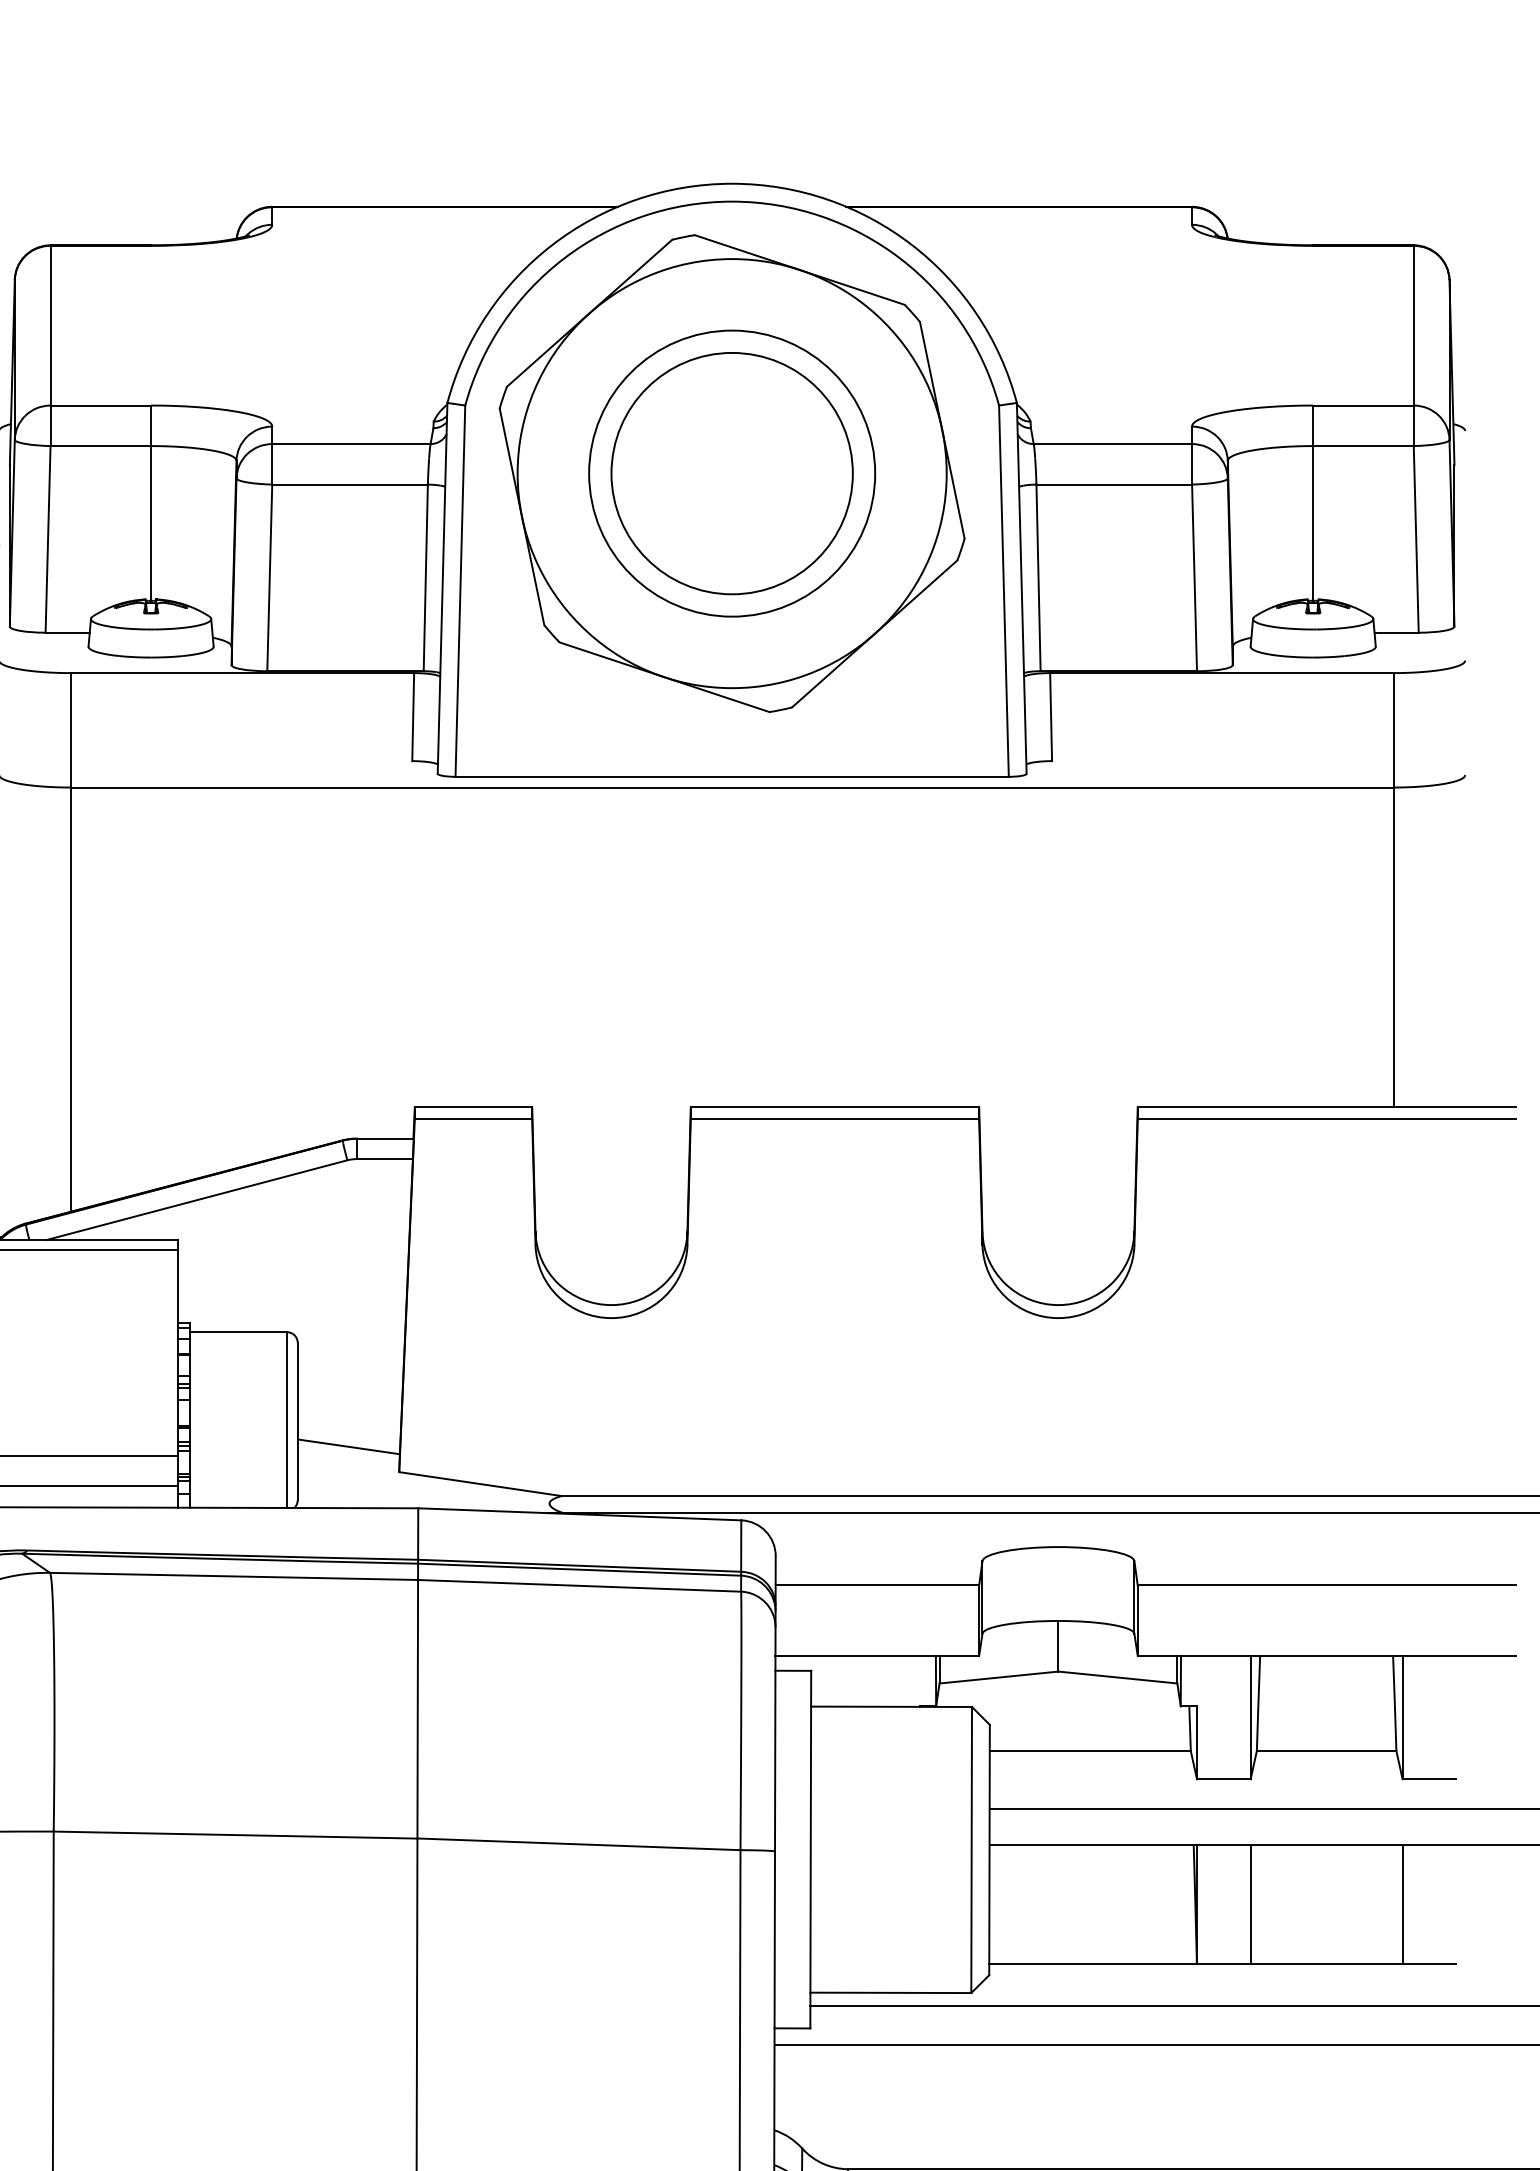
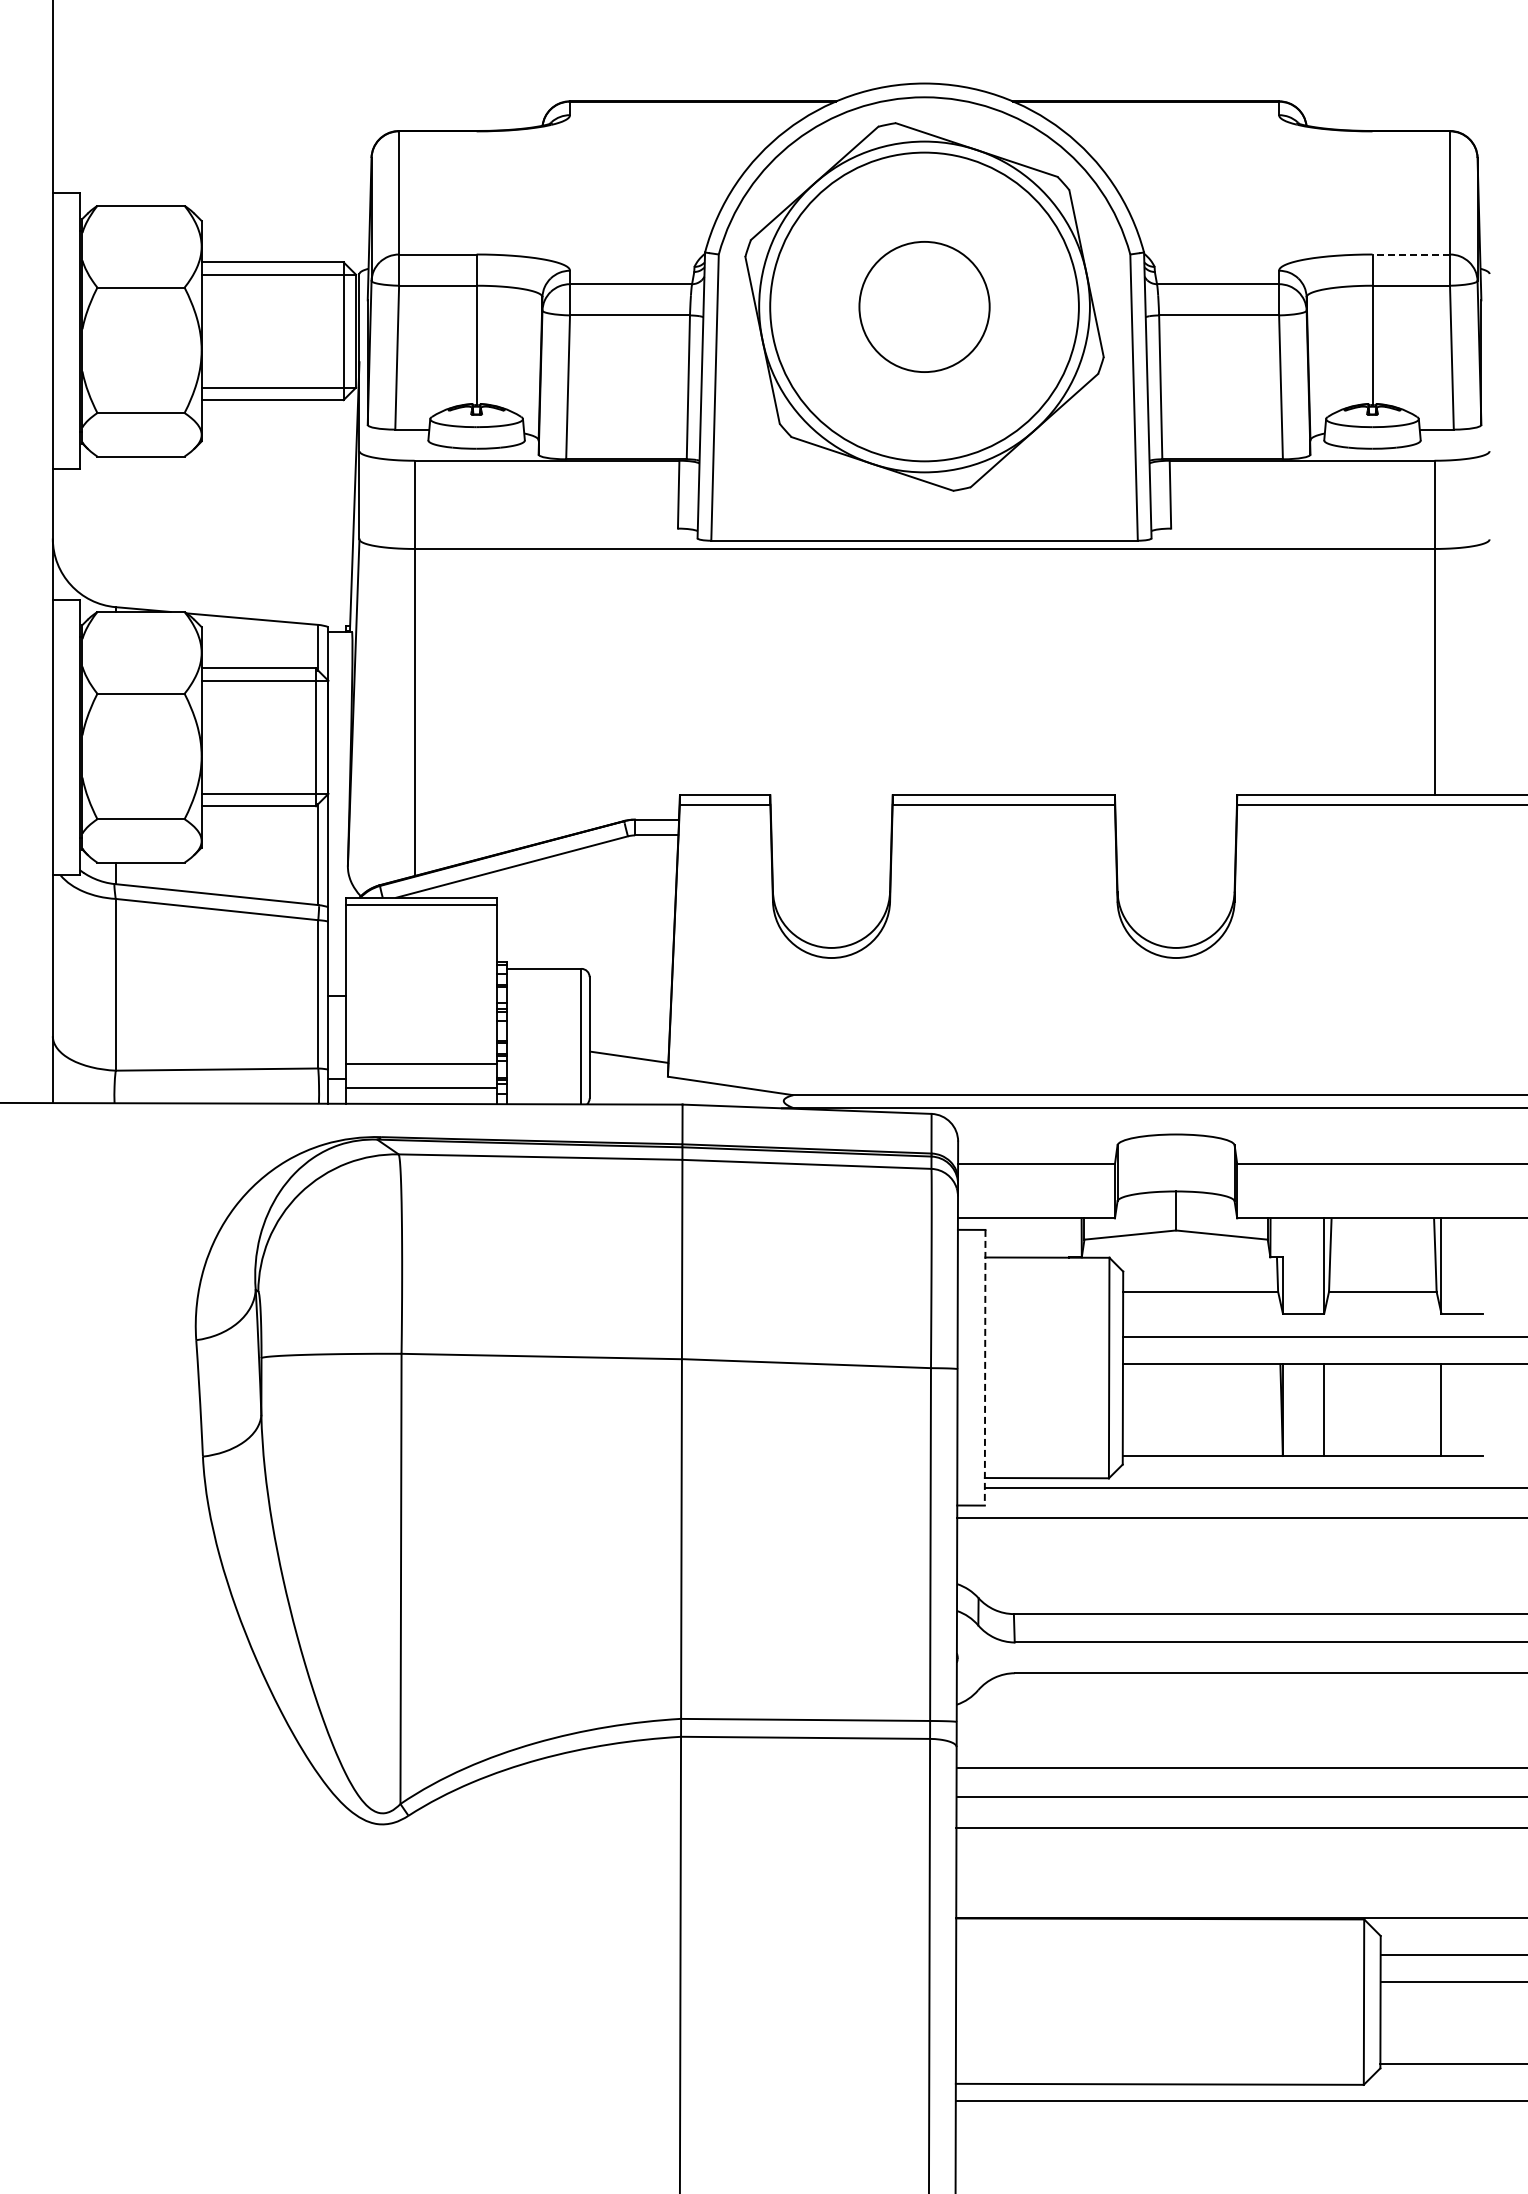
line: (1363, 405) -> (1411, 254), solid -> dashed
circle: (732, 472) -> (924, 306), size x0.7
circle: (732, 472) -> (924, 306), size x1.4
line: (811, 1849) -> (985, 1367), solid -> dashed

